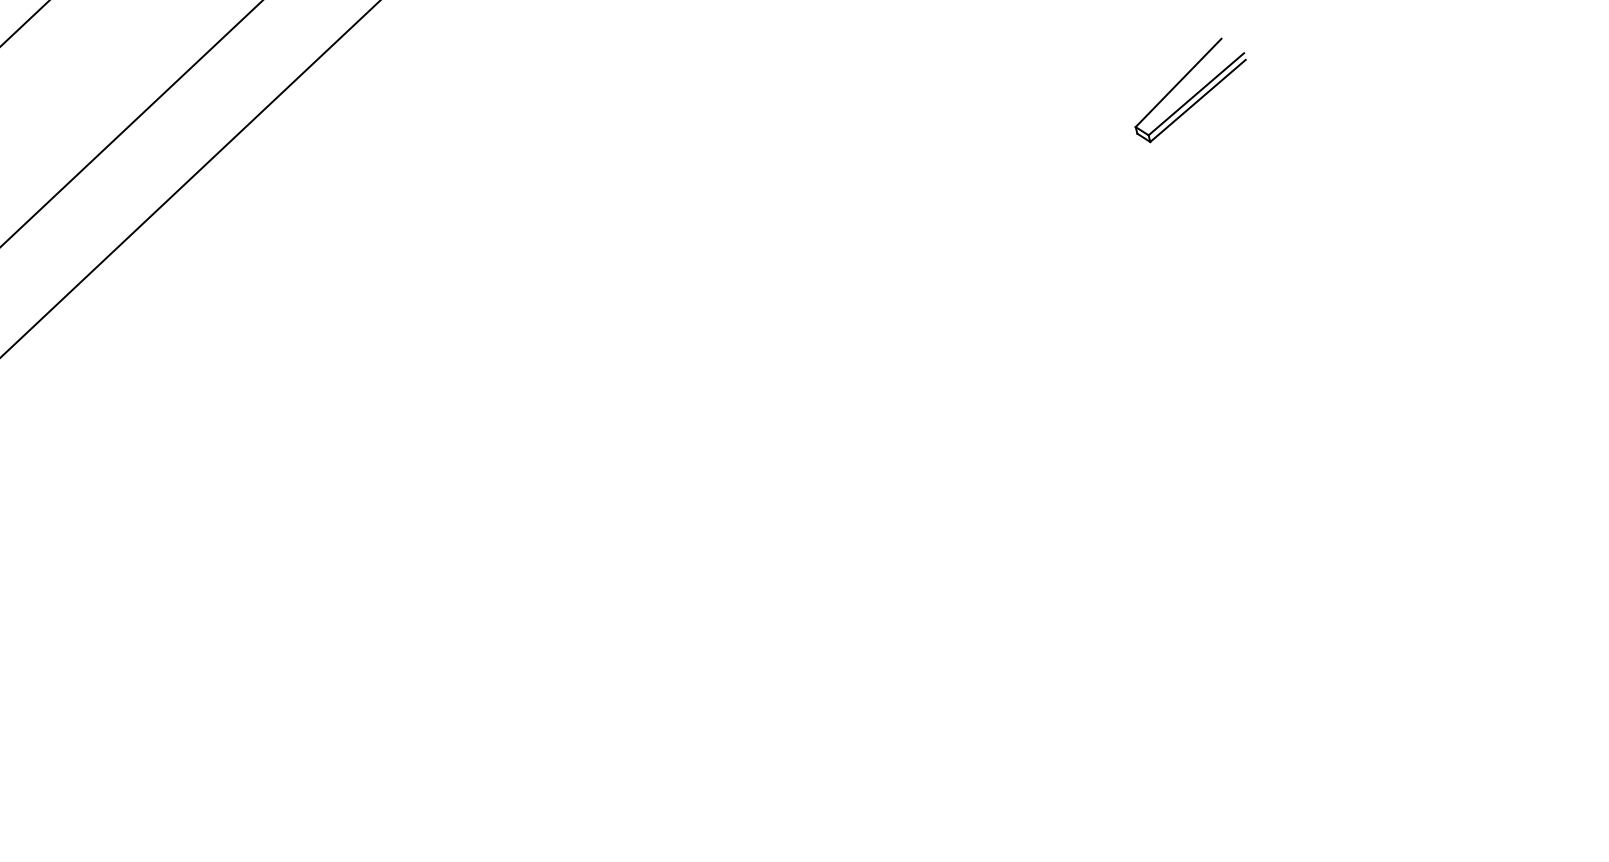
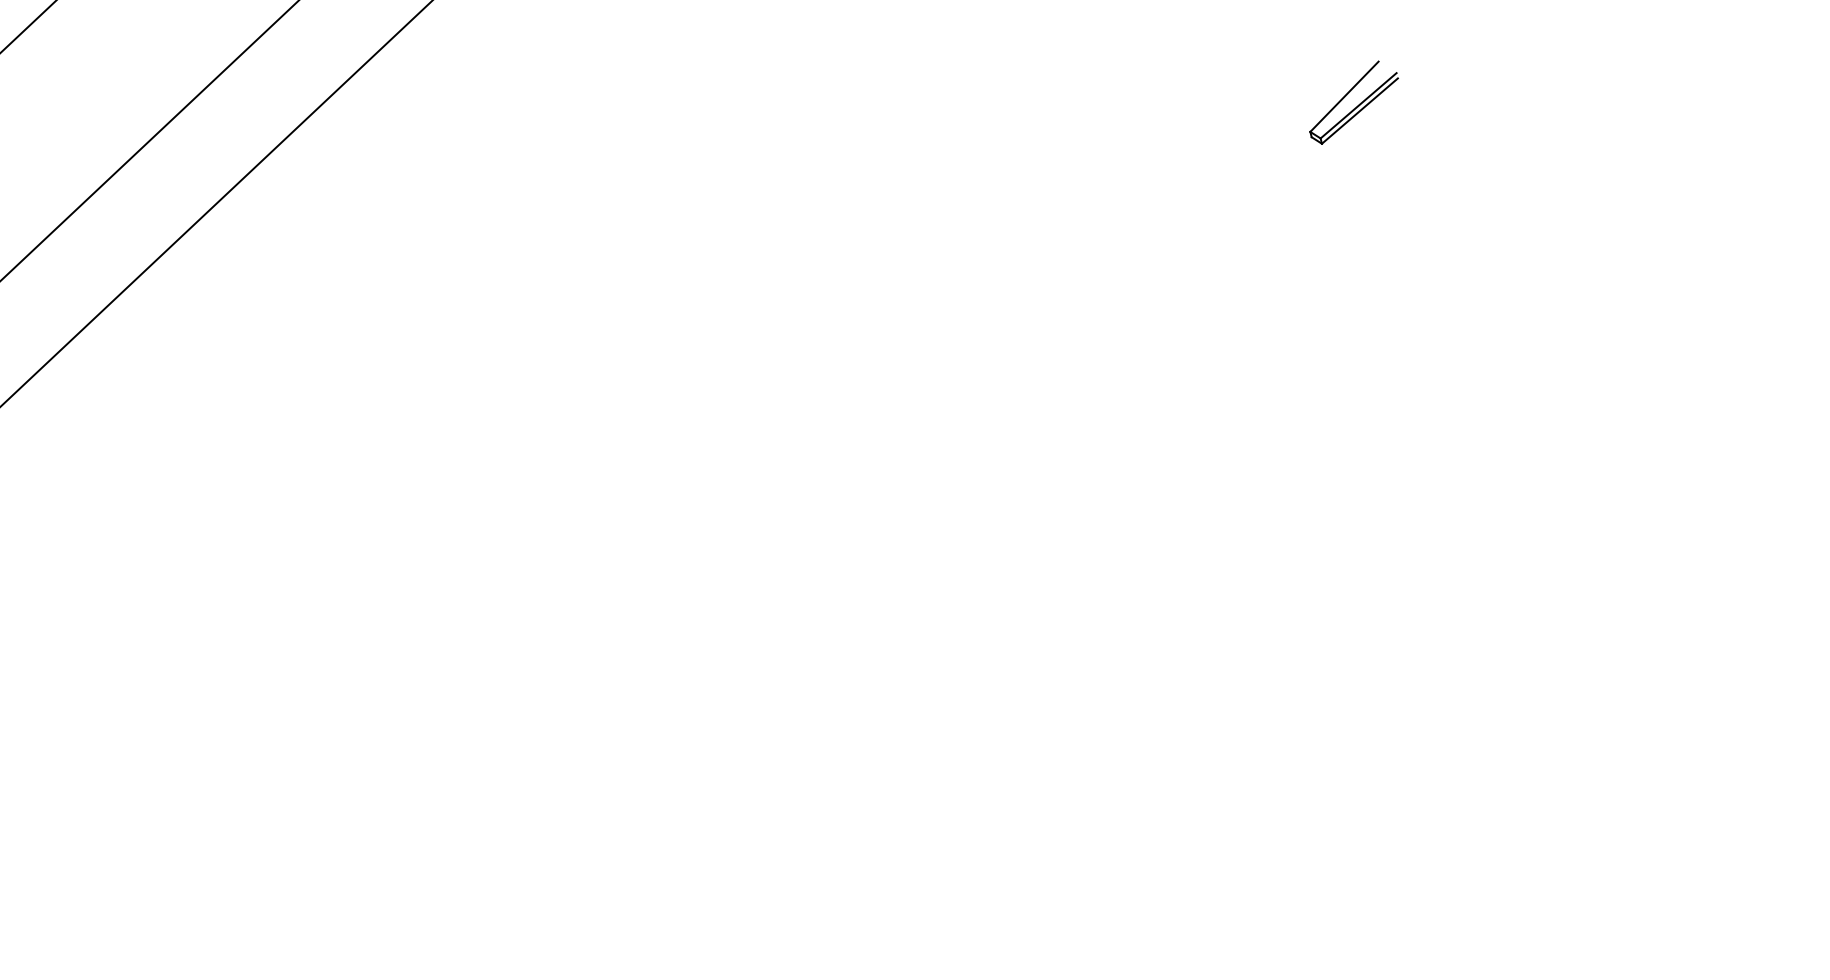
part: (1190, 90) -> (1353, 102), size x0.7

